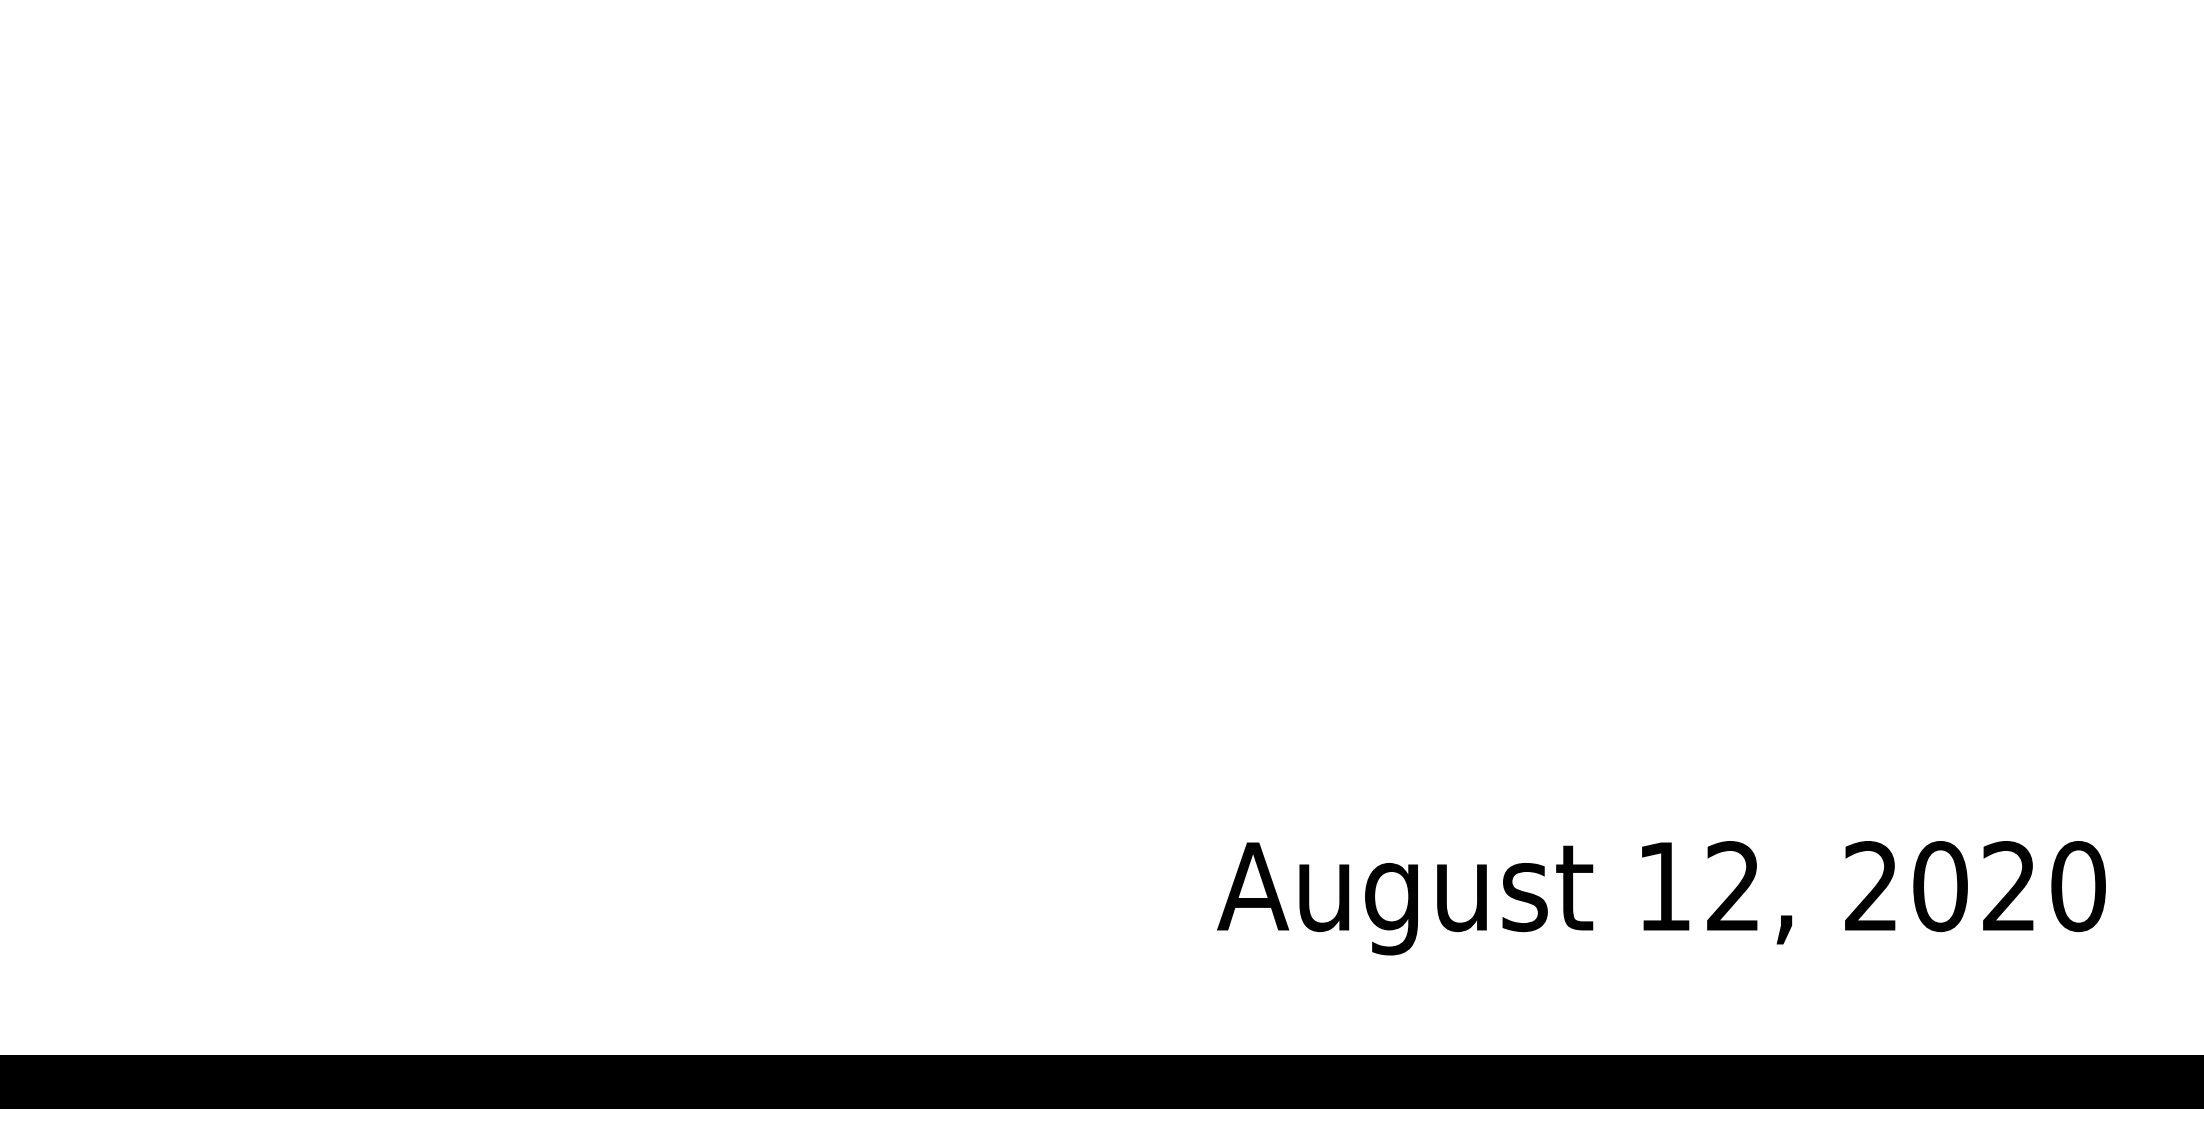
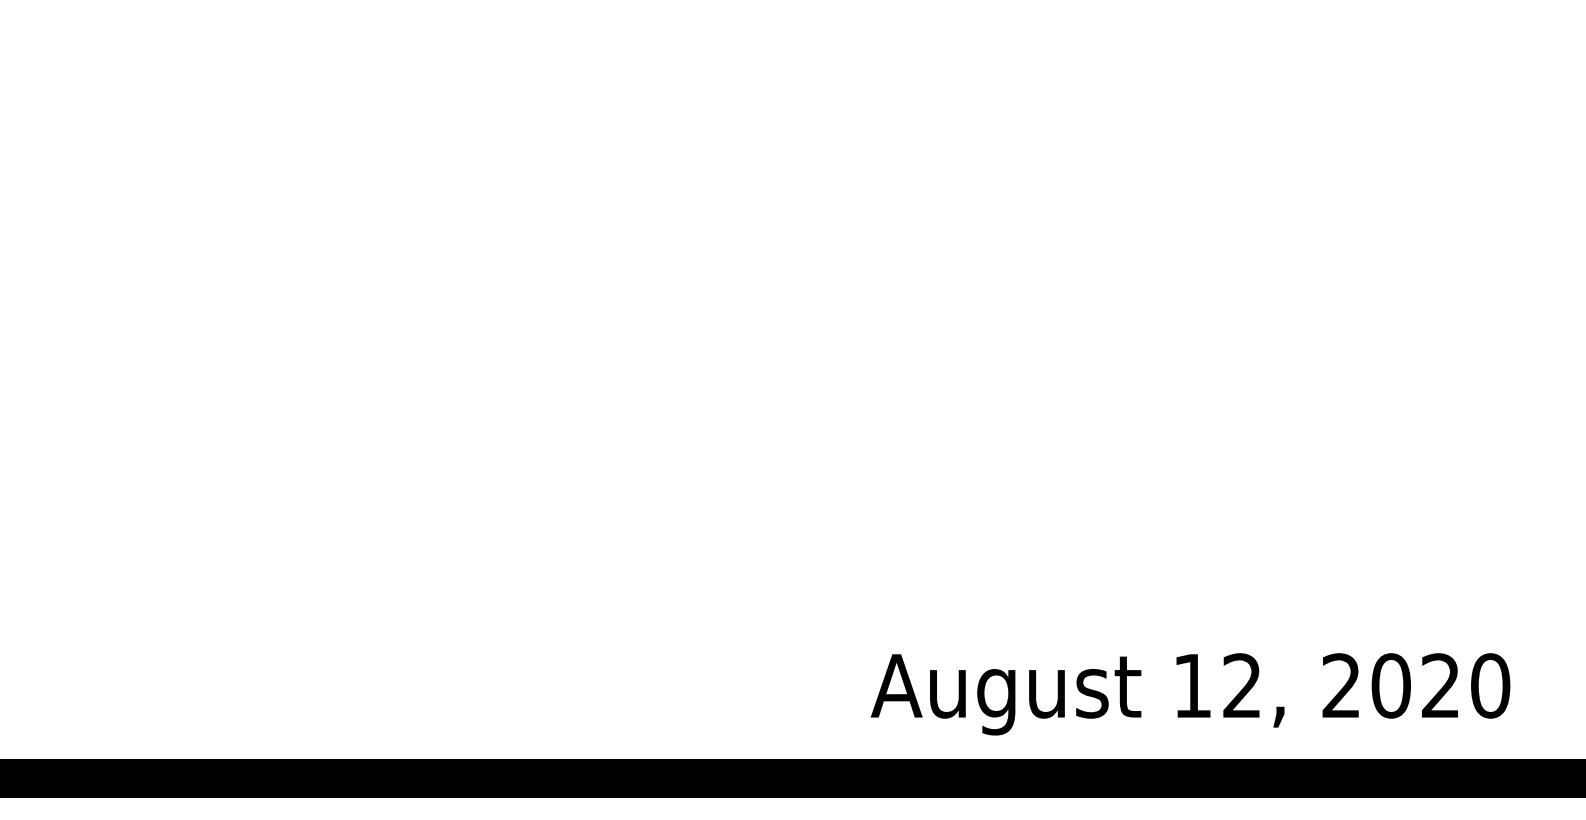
text: (1661, 898) -> (1190, 694), moved

